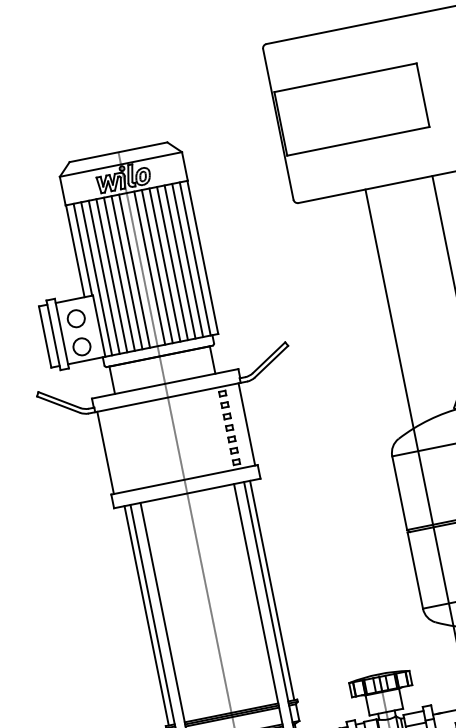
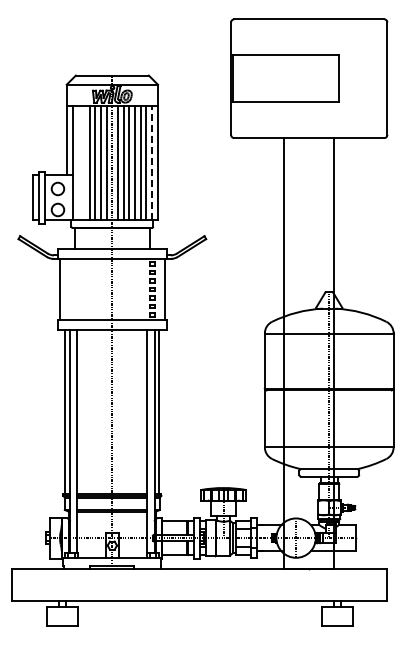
line: (195, 257) -> (152, 162), solid -> dashed
line: (104, 277) -> (84, 163), removed
line: (96, 279) -> (78, 163), removed

